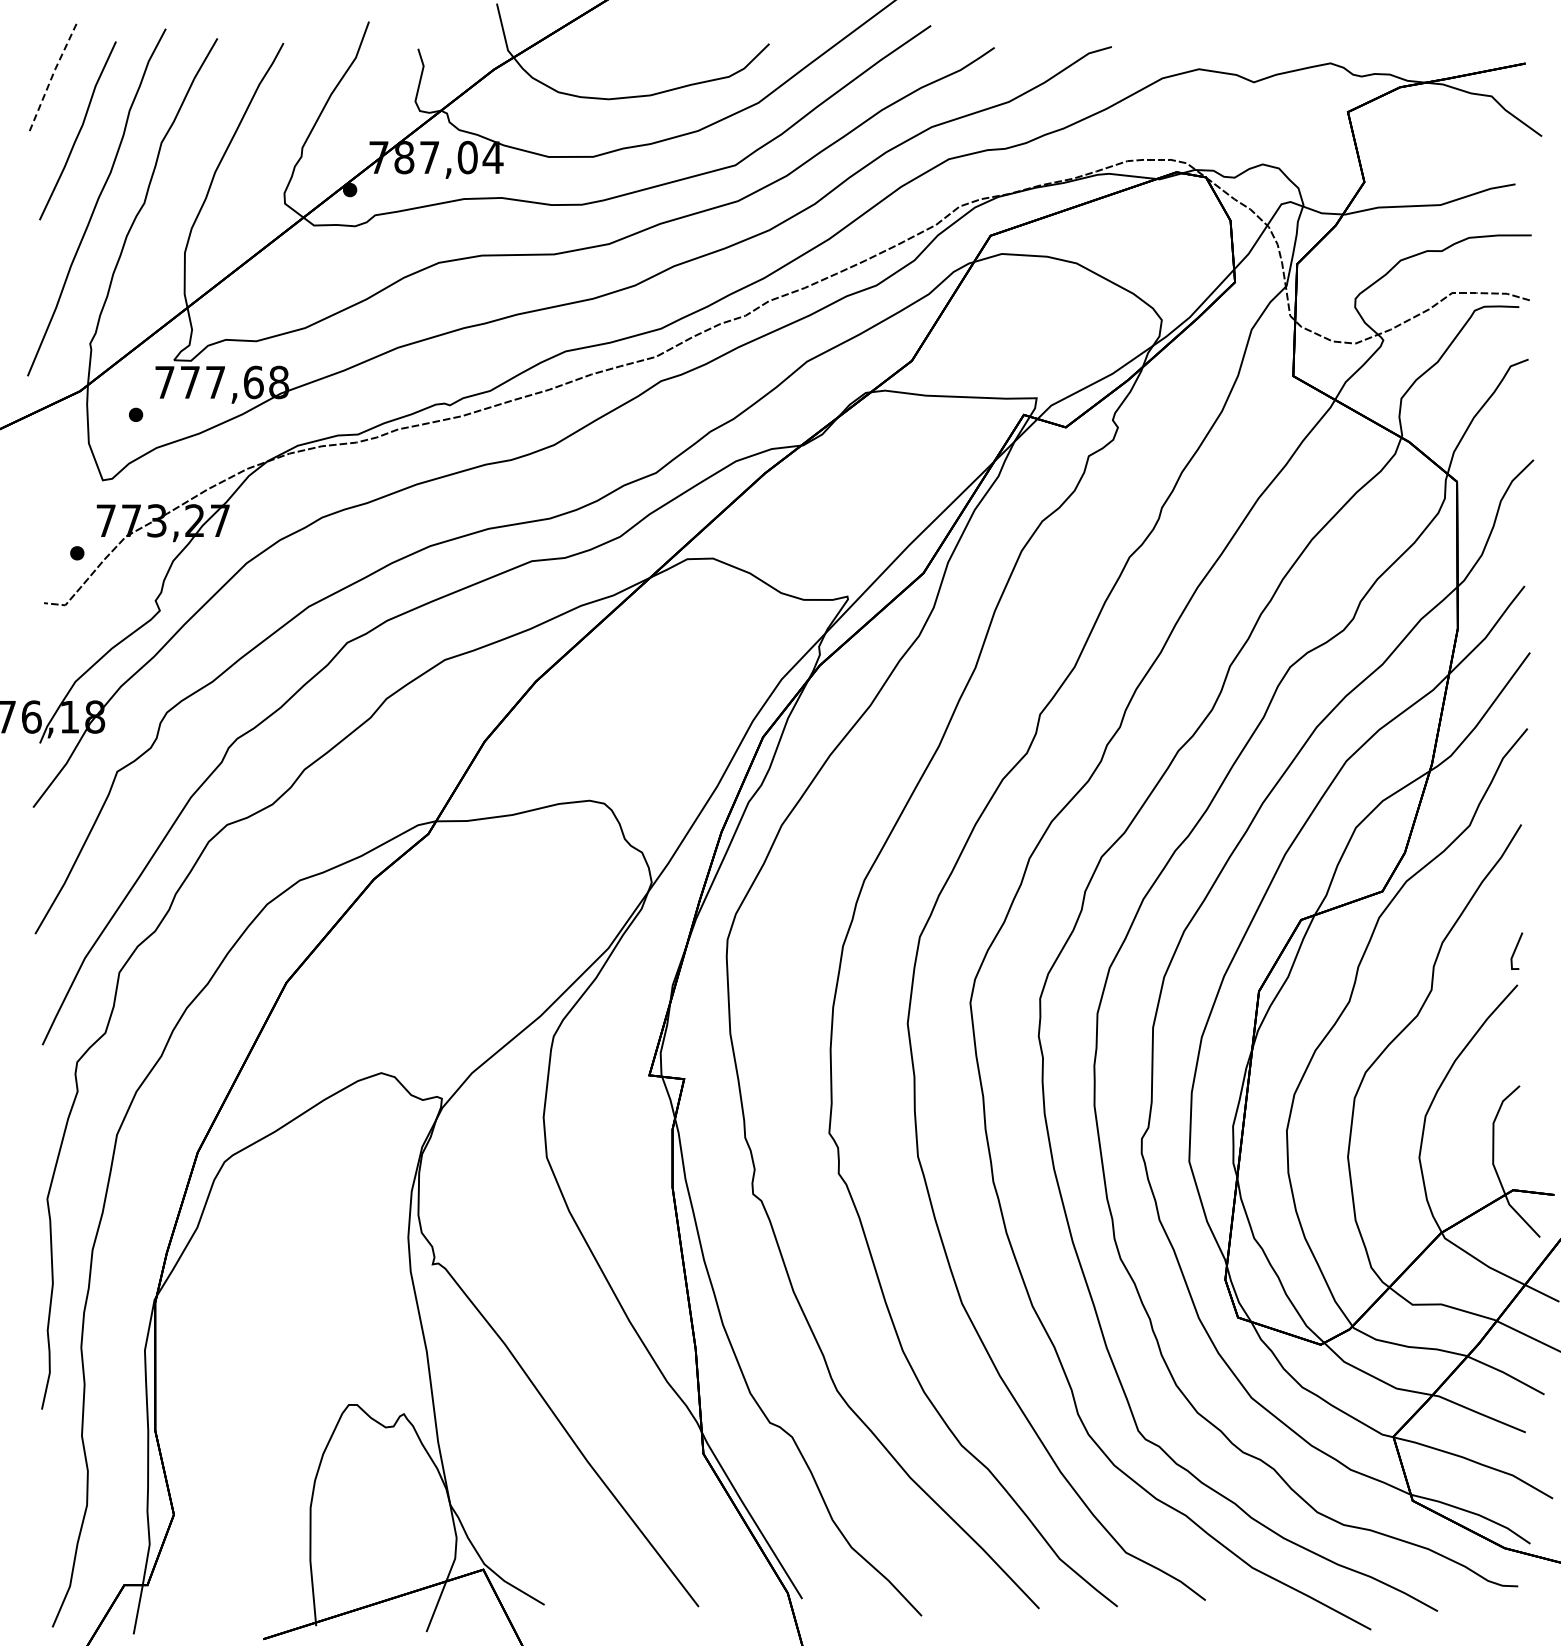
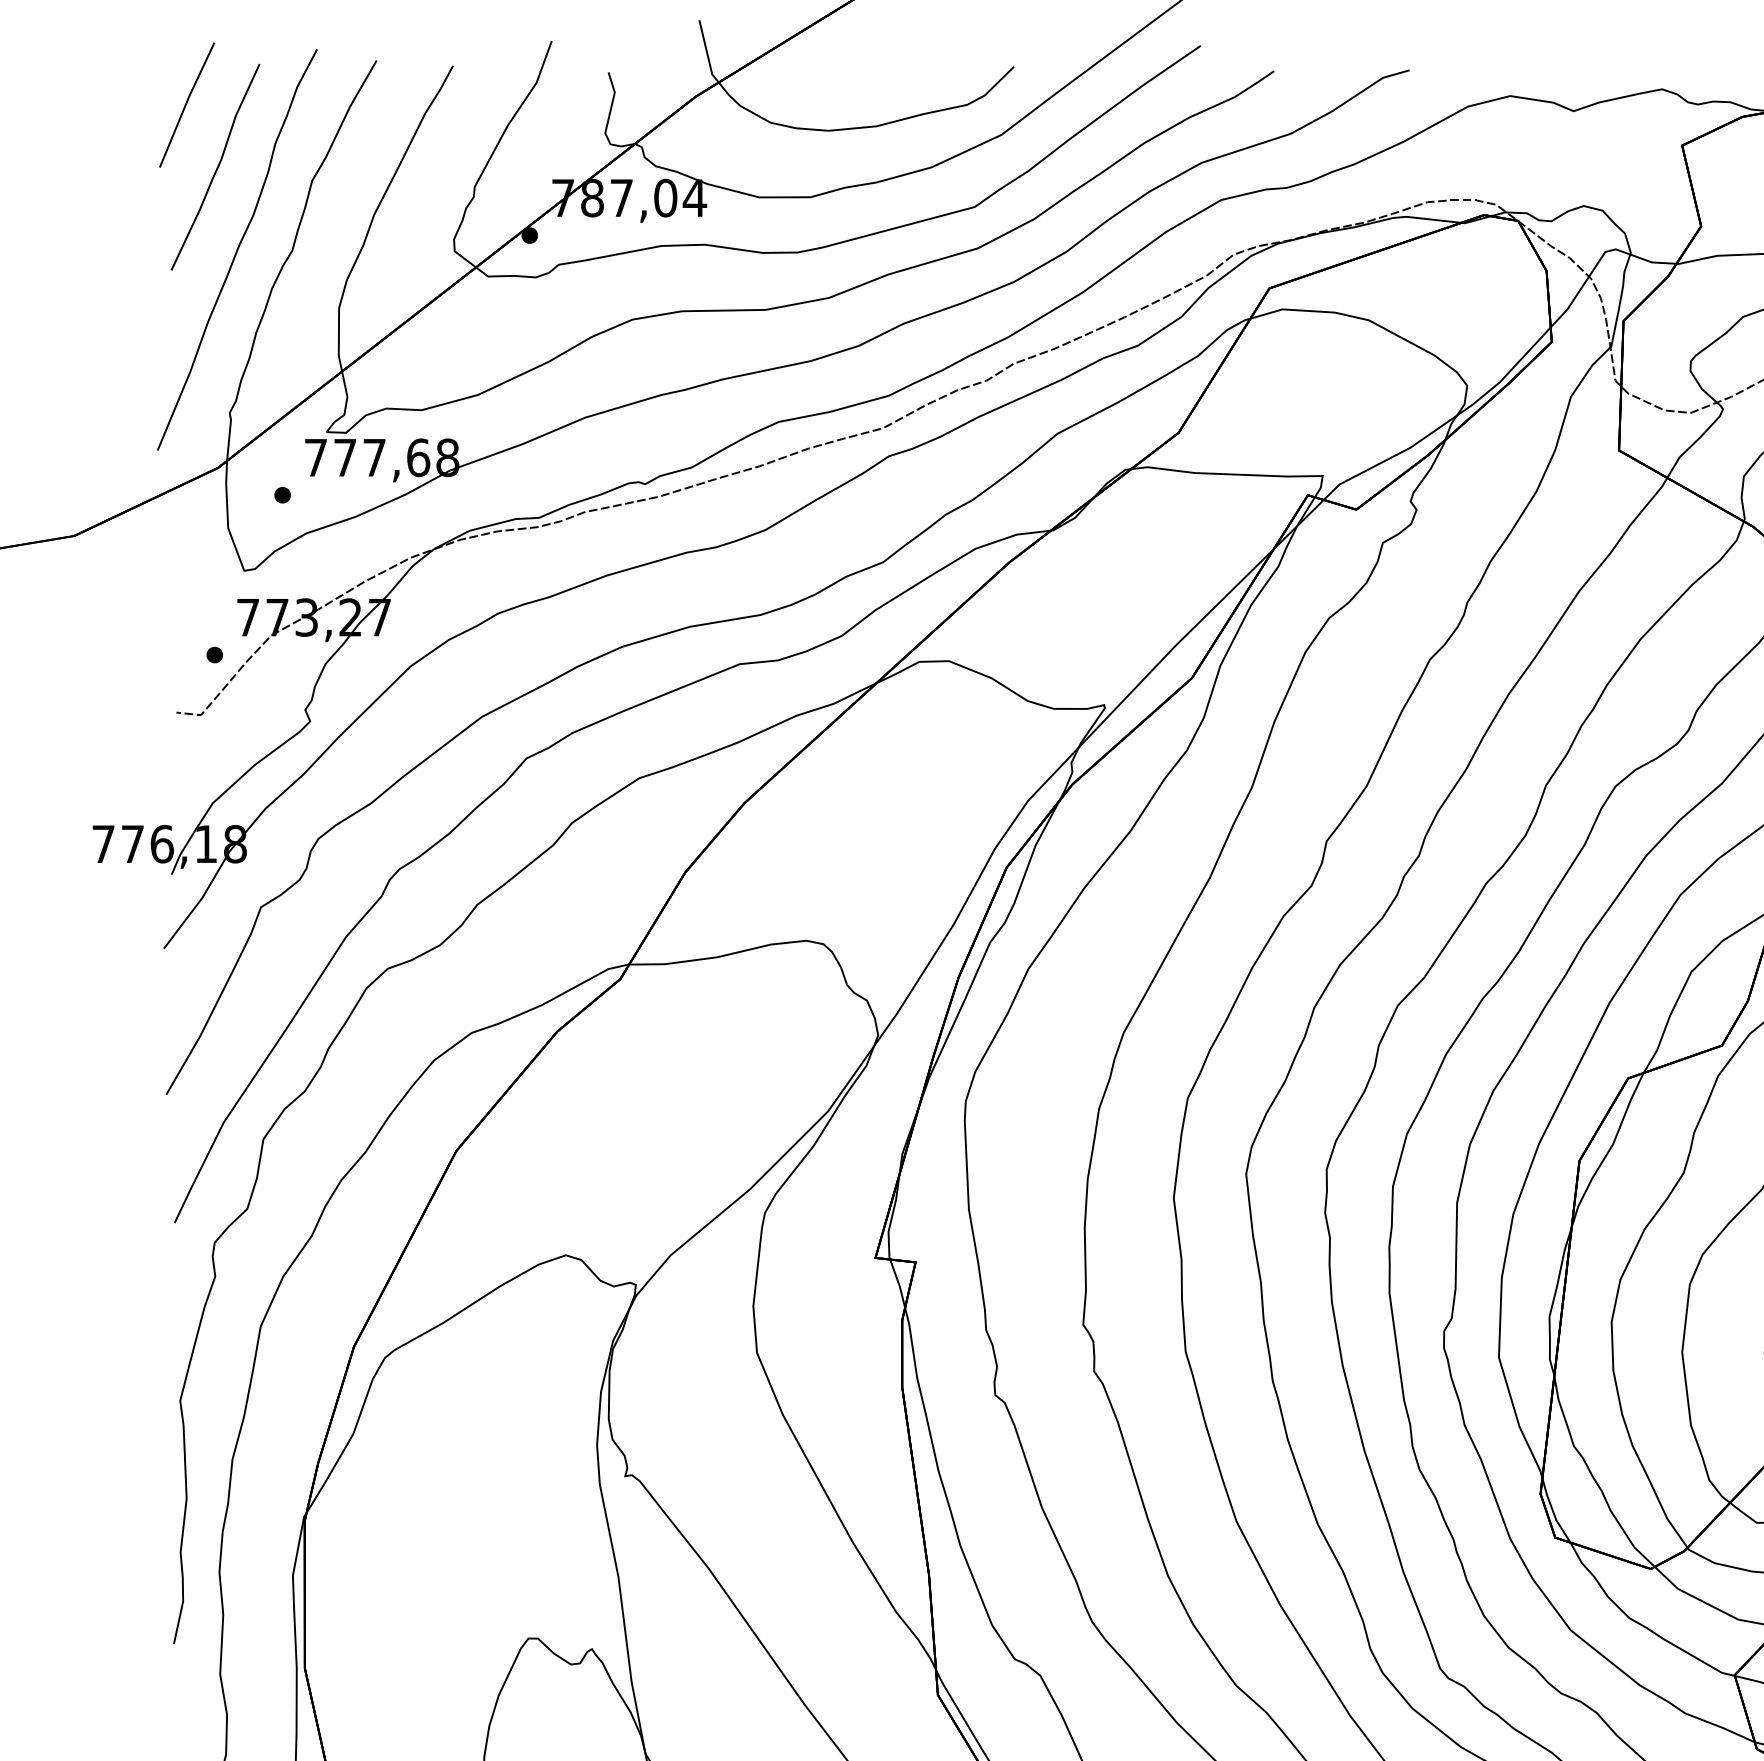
line: (52, 76) -> (186, 104), dashed -> solid

